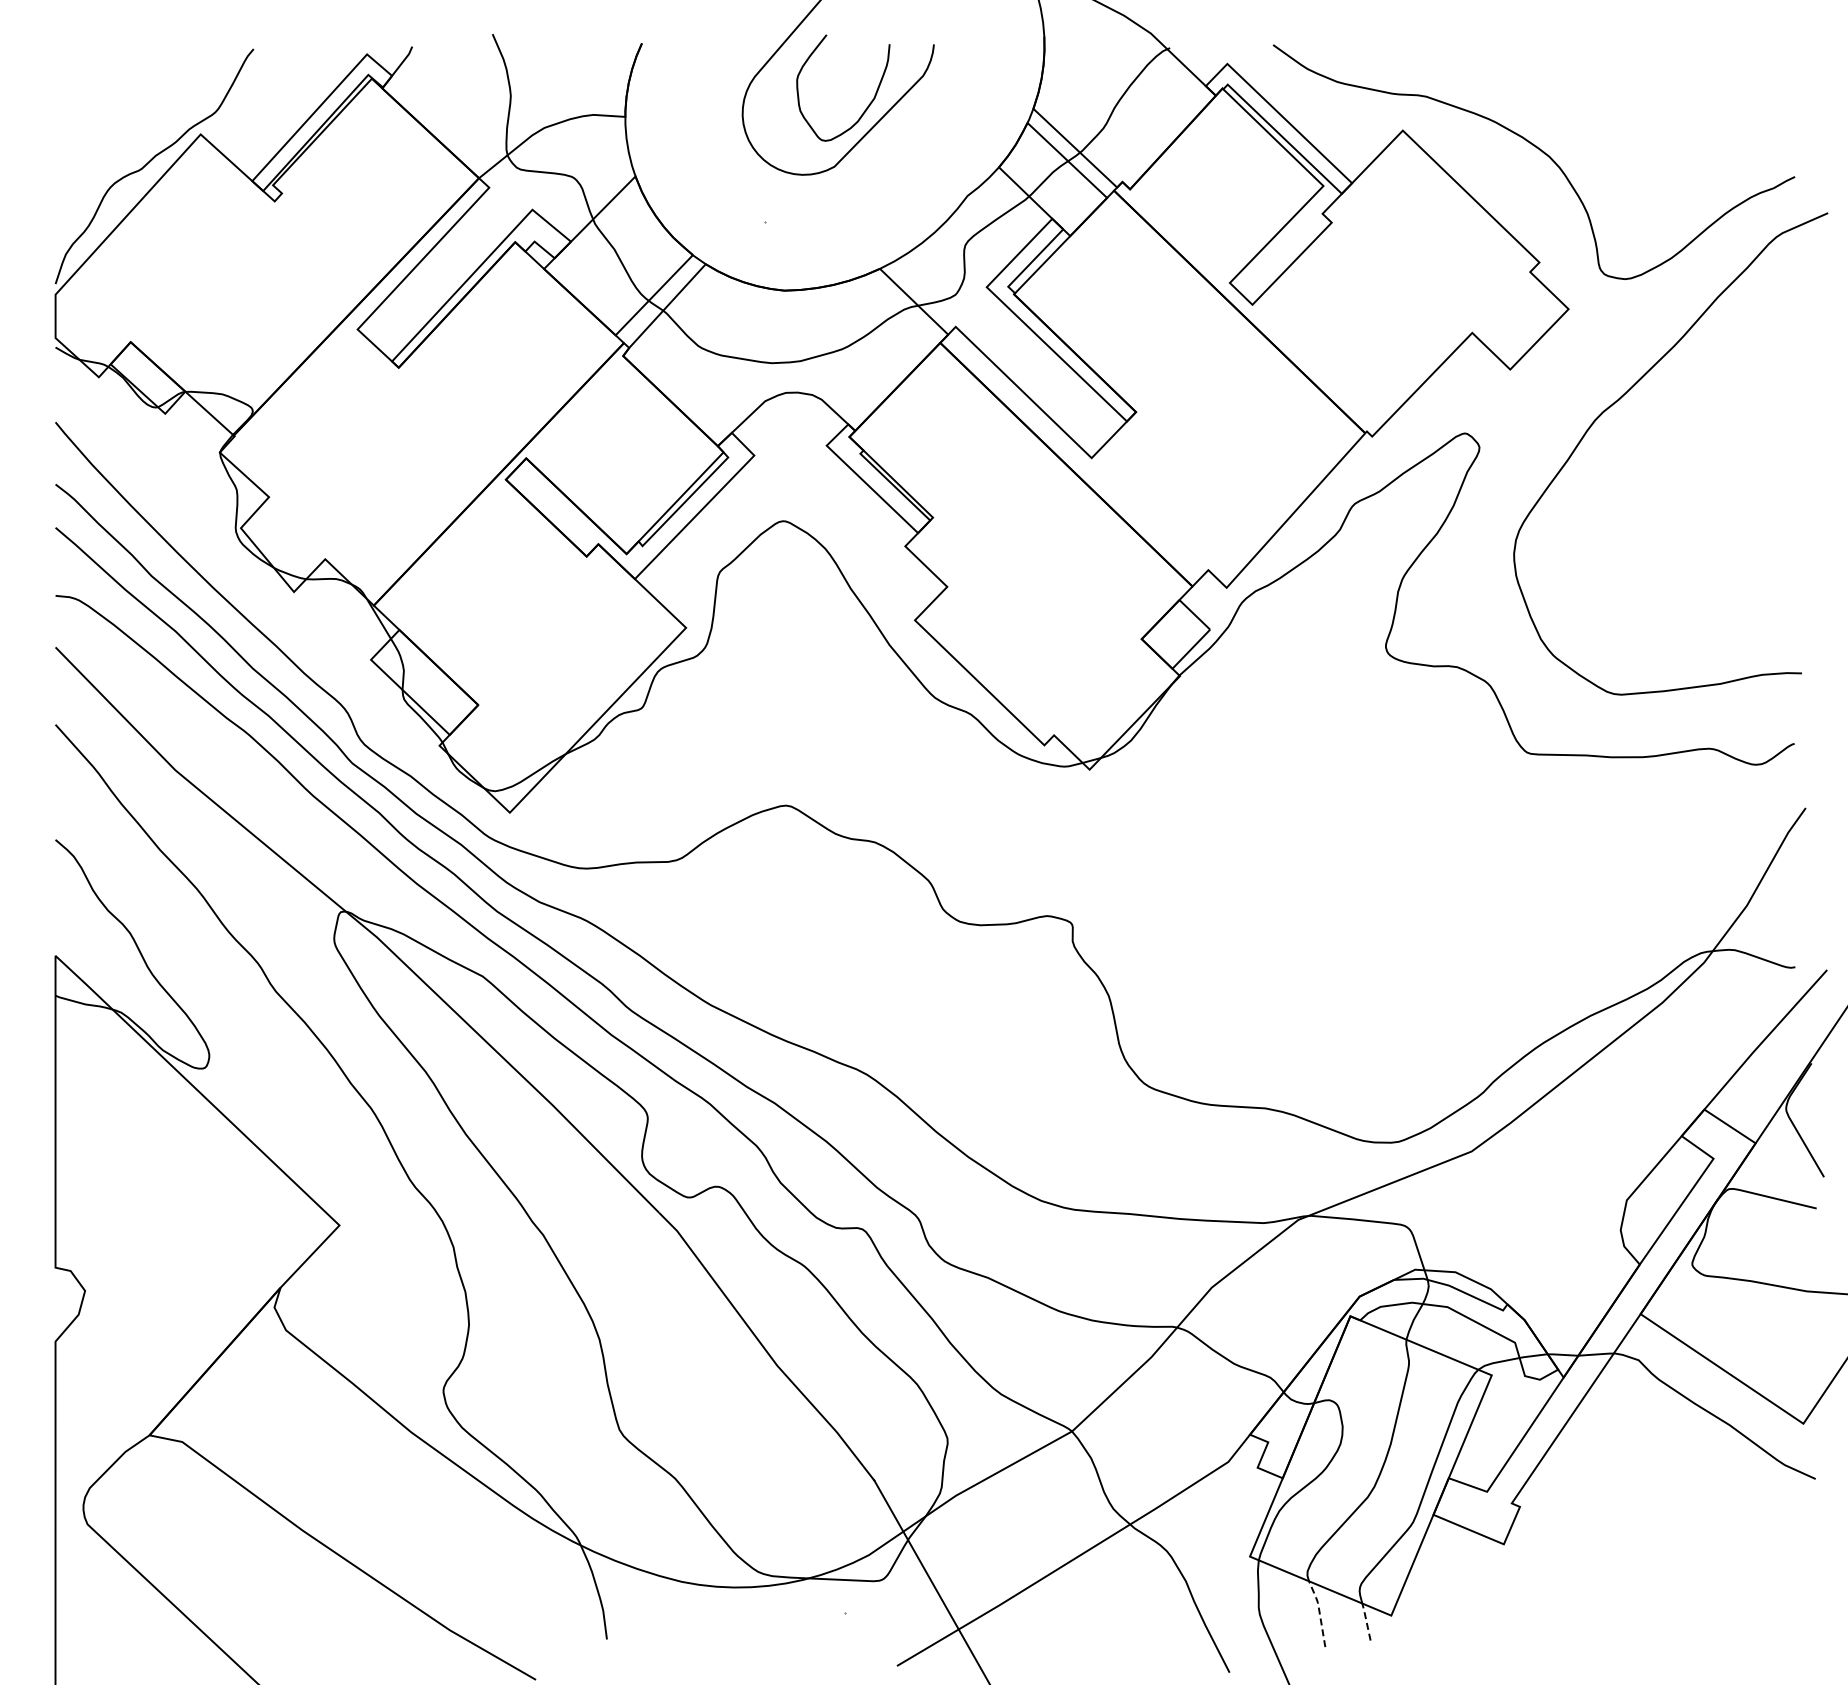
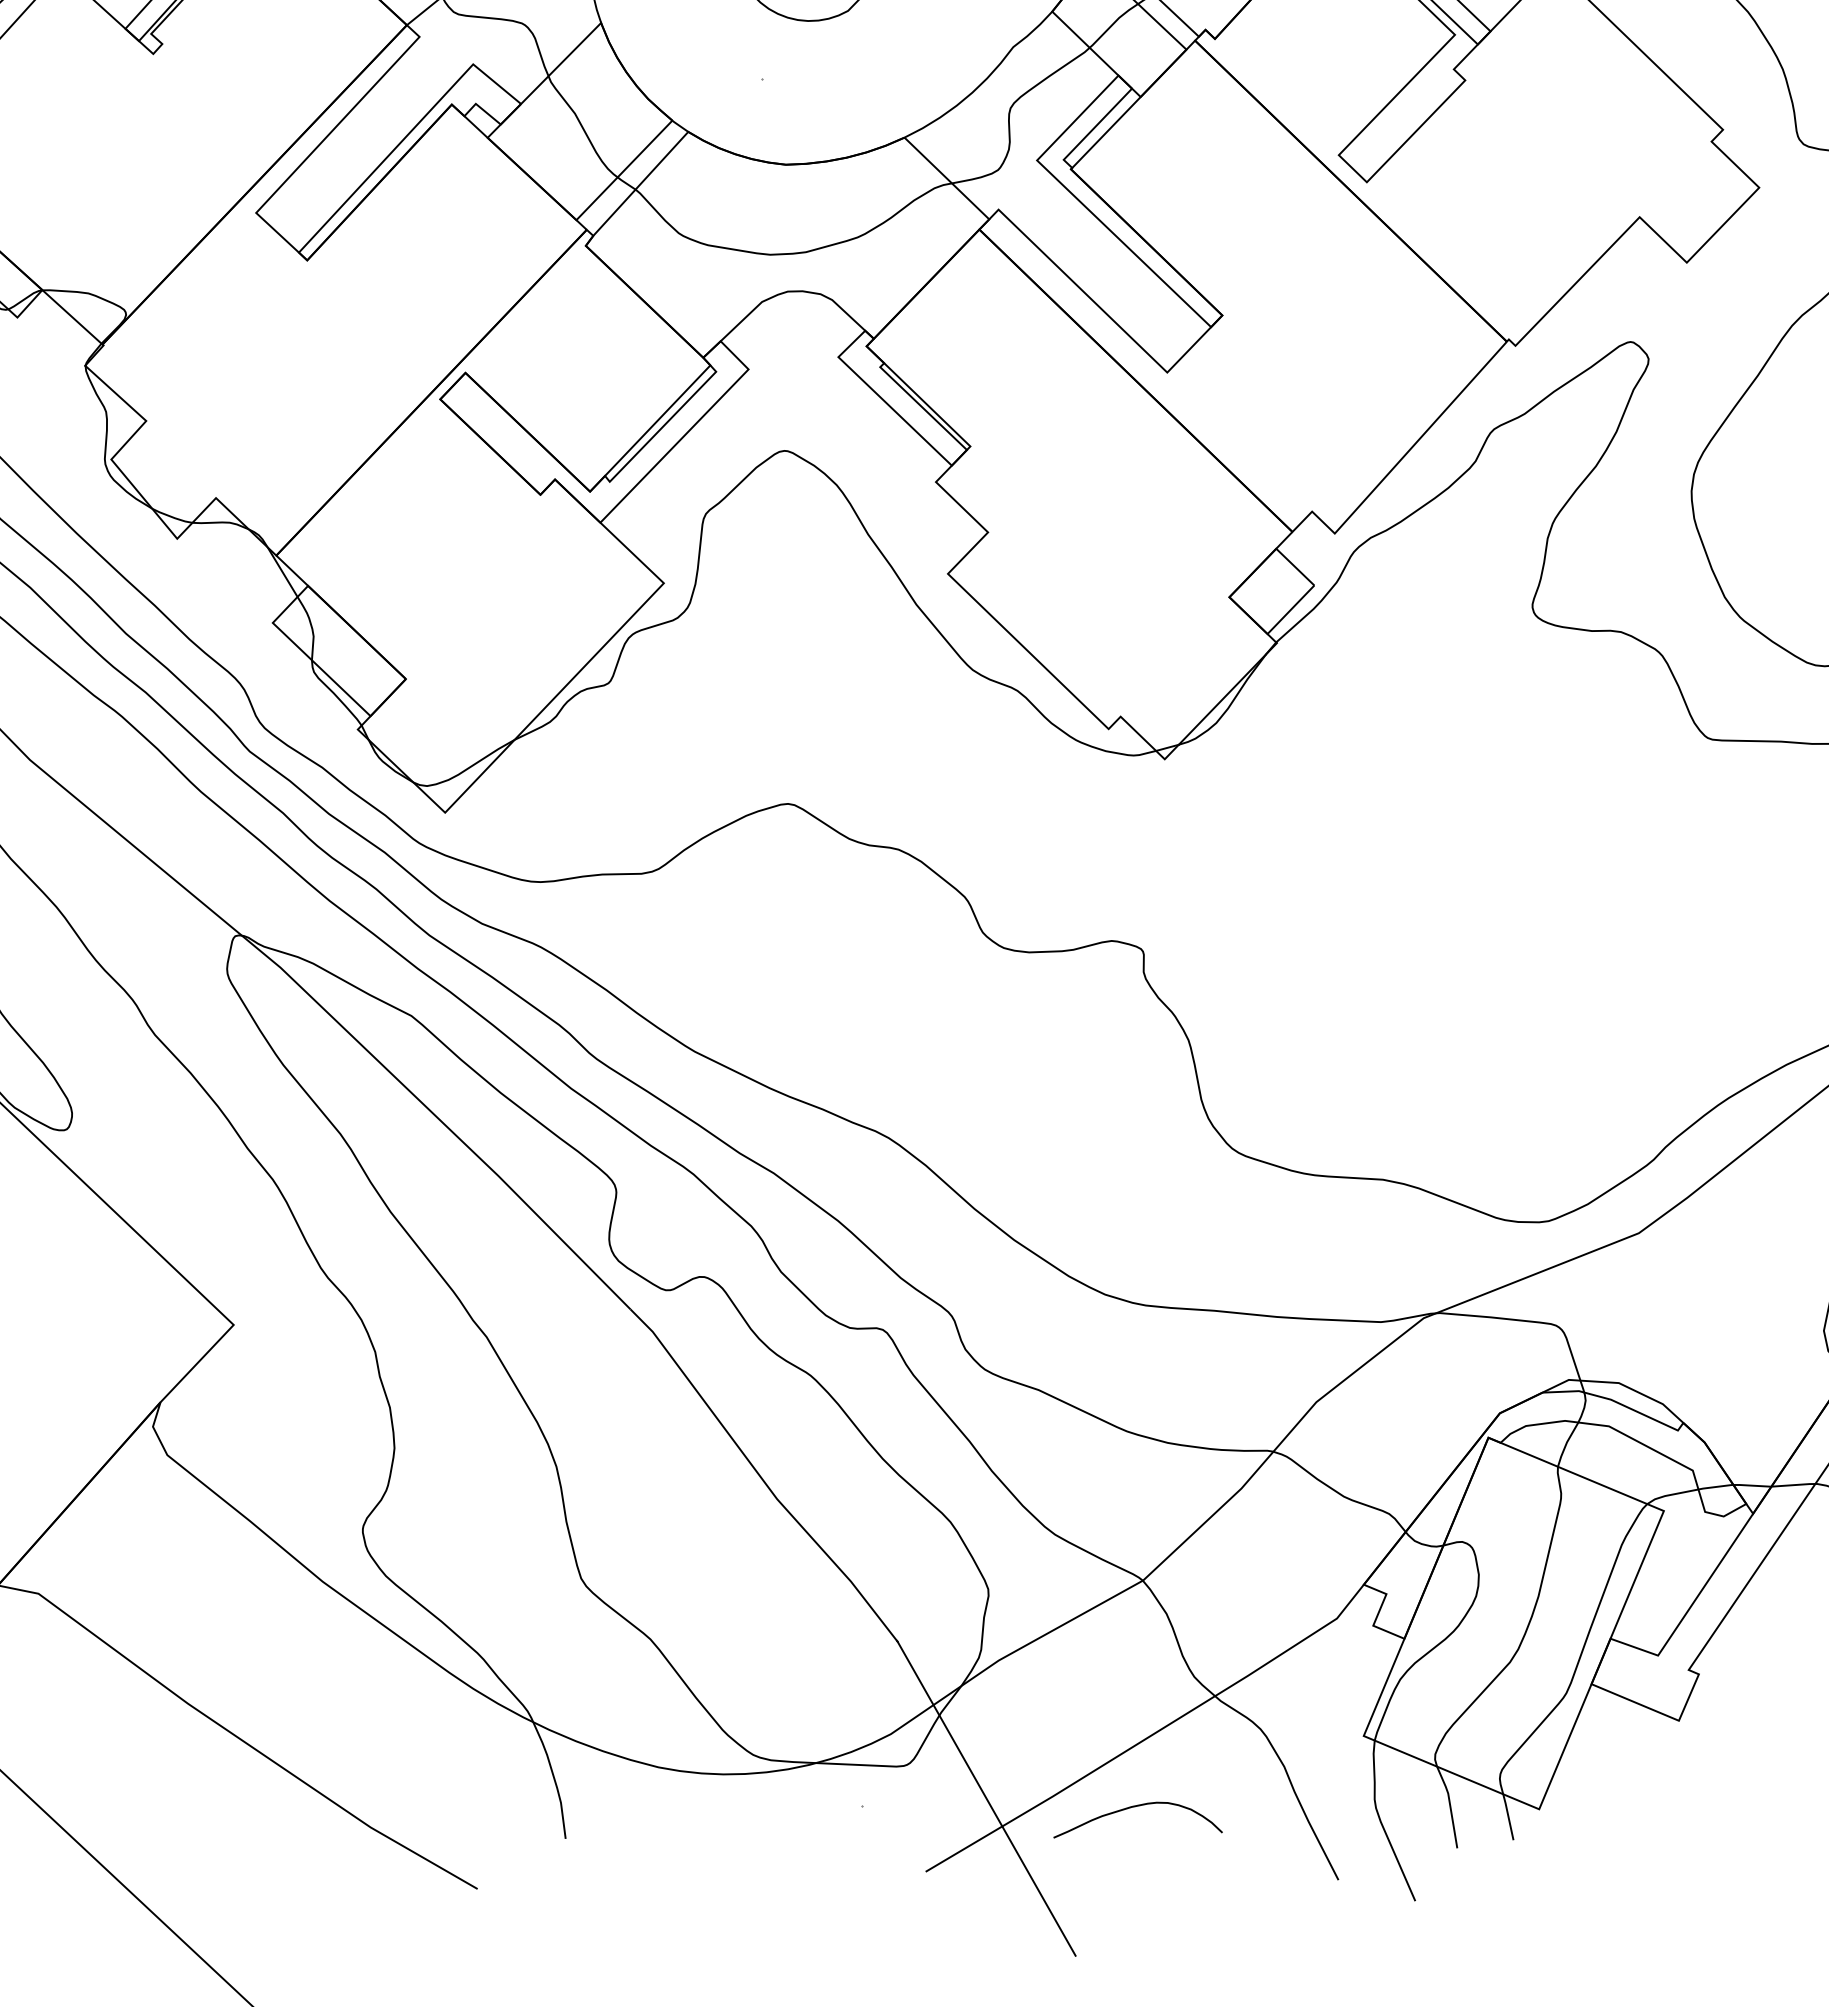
line: (1319, 1611) -> (1450, 1804), dashed -> solid
curve: (1065, 1614) -> (1134, 1807), added
line: (1366, 1621) -> (1508, 1816), dashed -> solid

